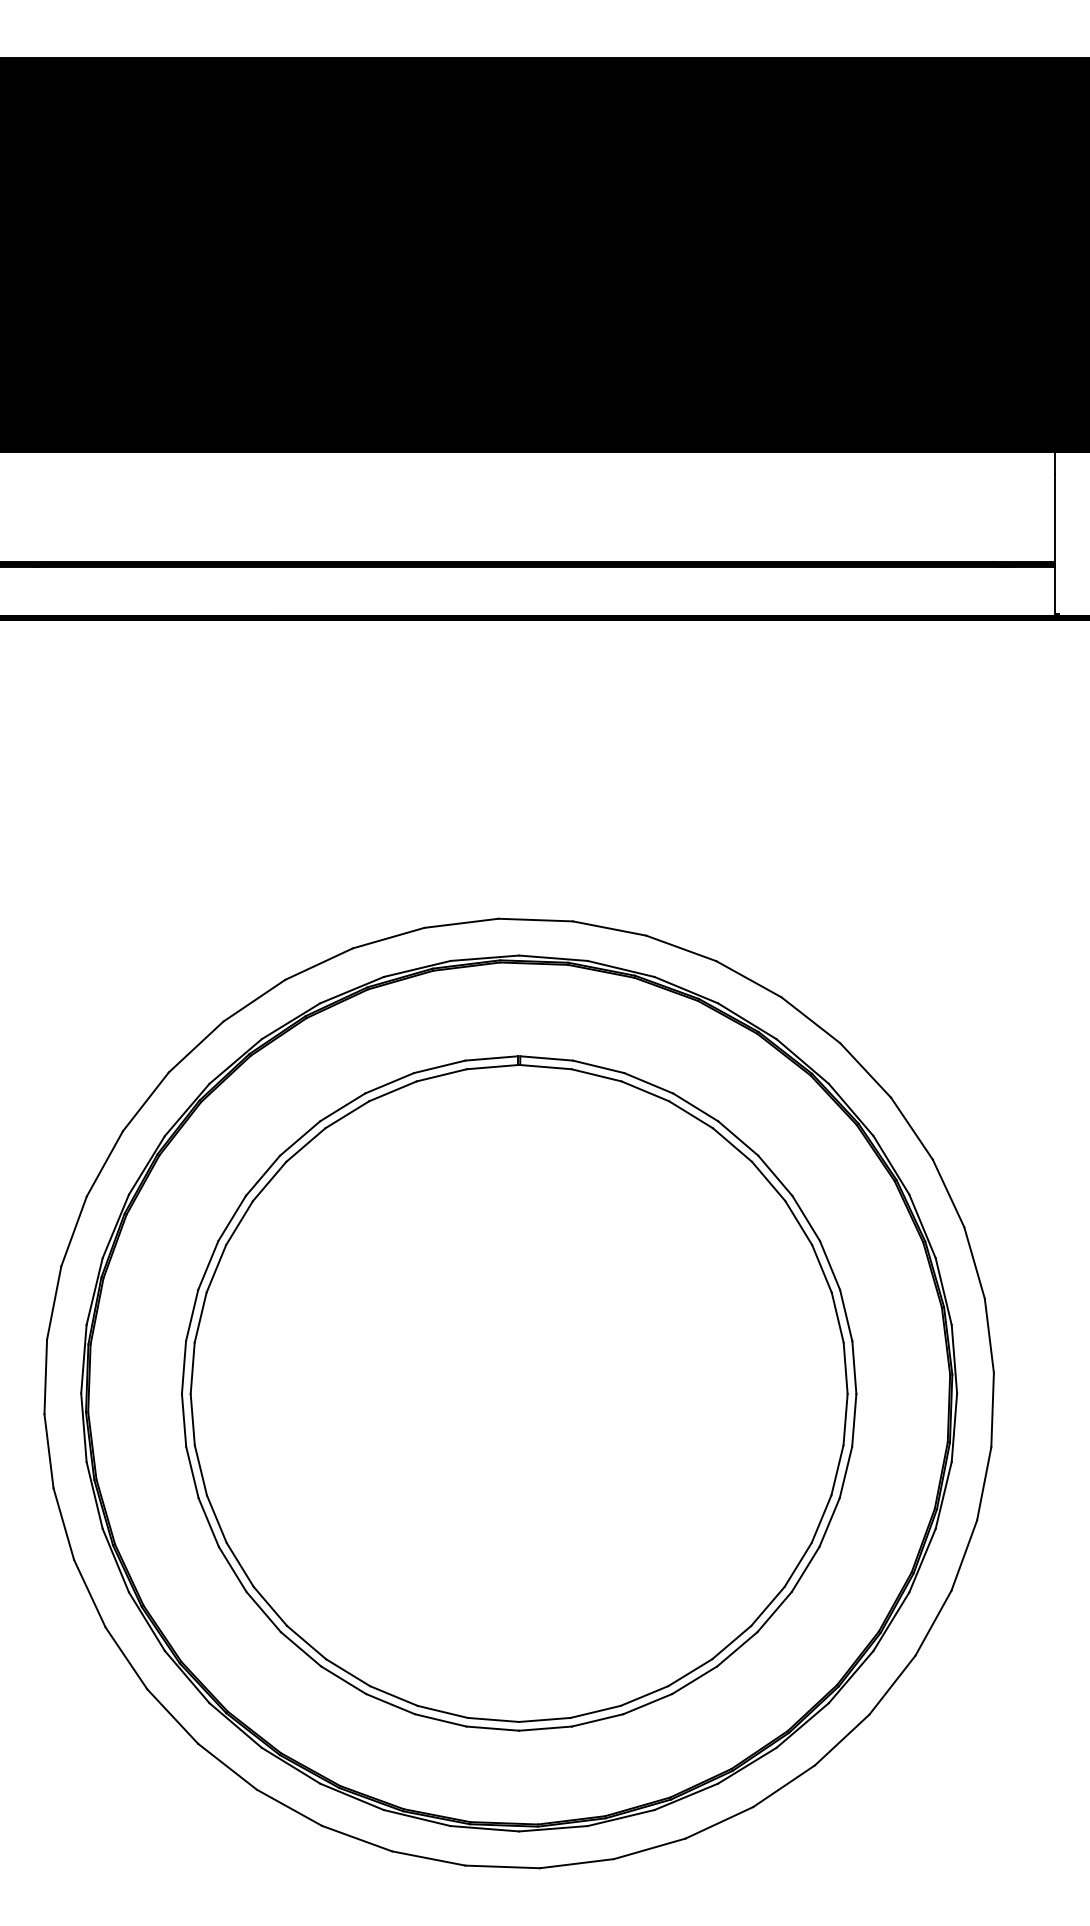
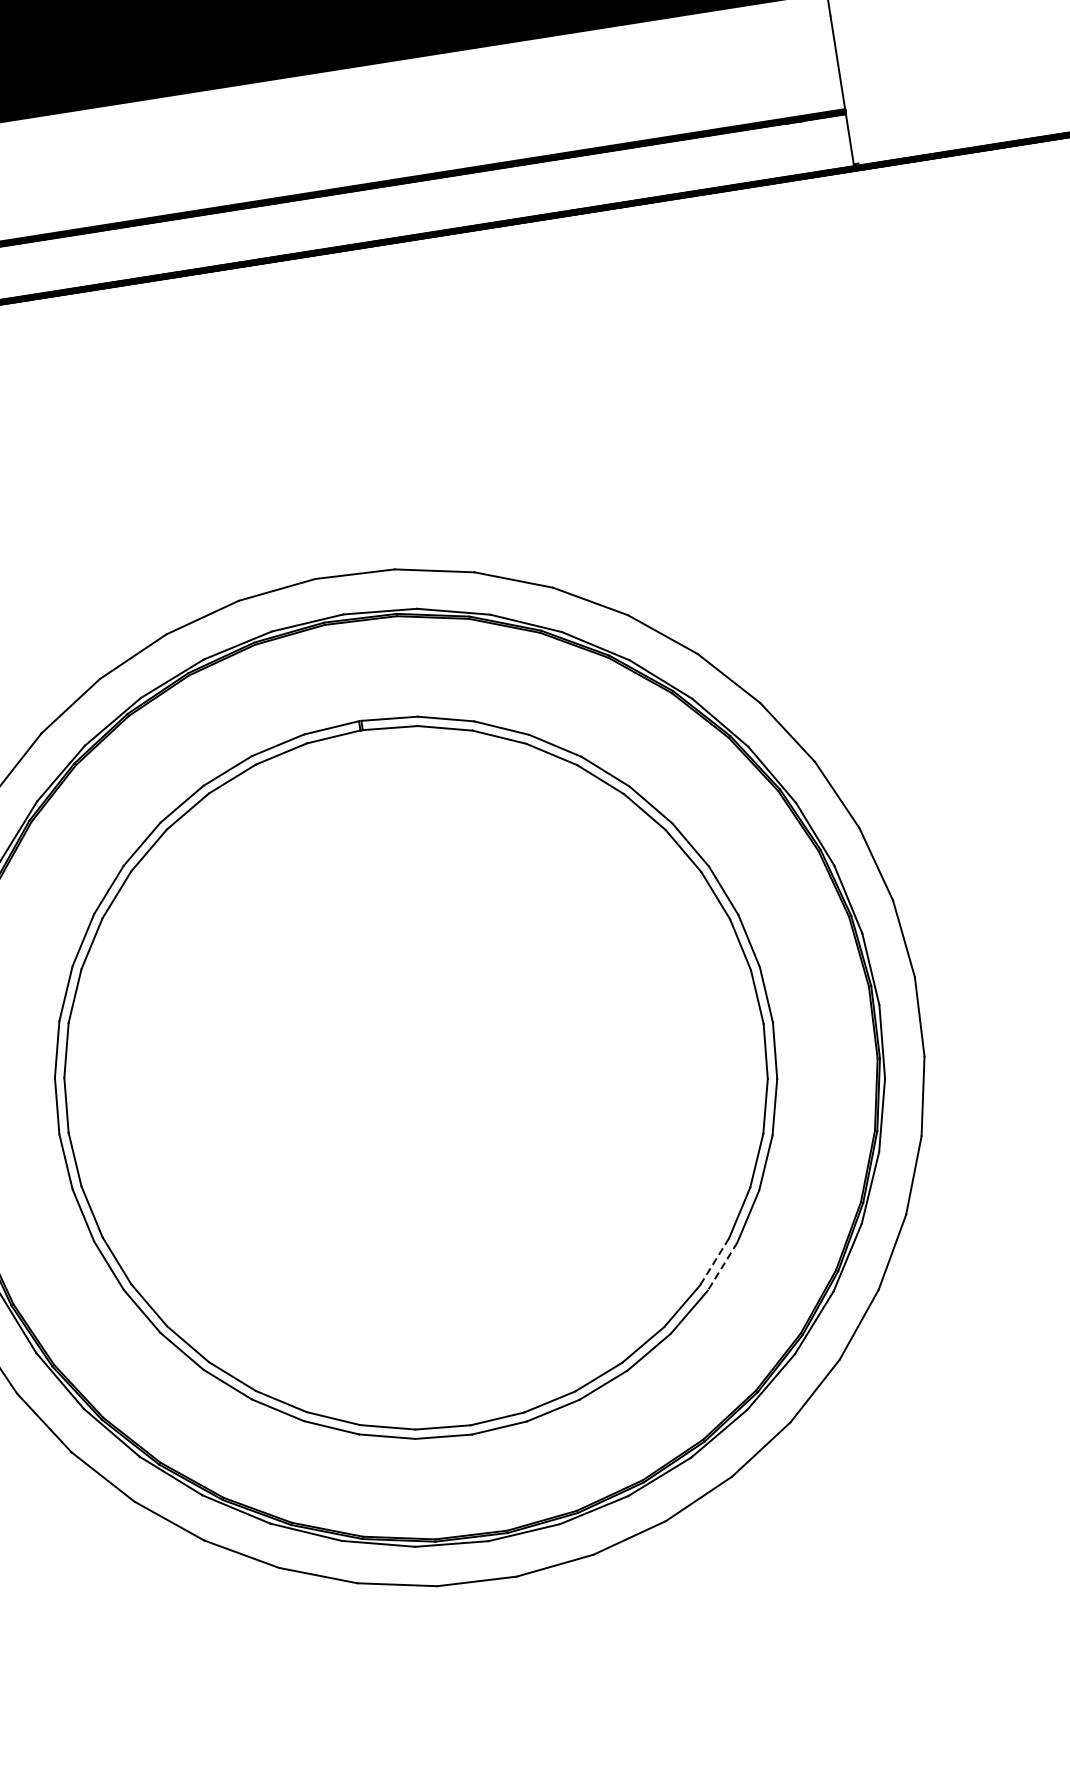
line: (767, 1606) -> (714, 1262), solid -> dashed
line: (774, 1612) -> (722, 1267), solid -> dashed

